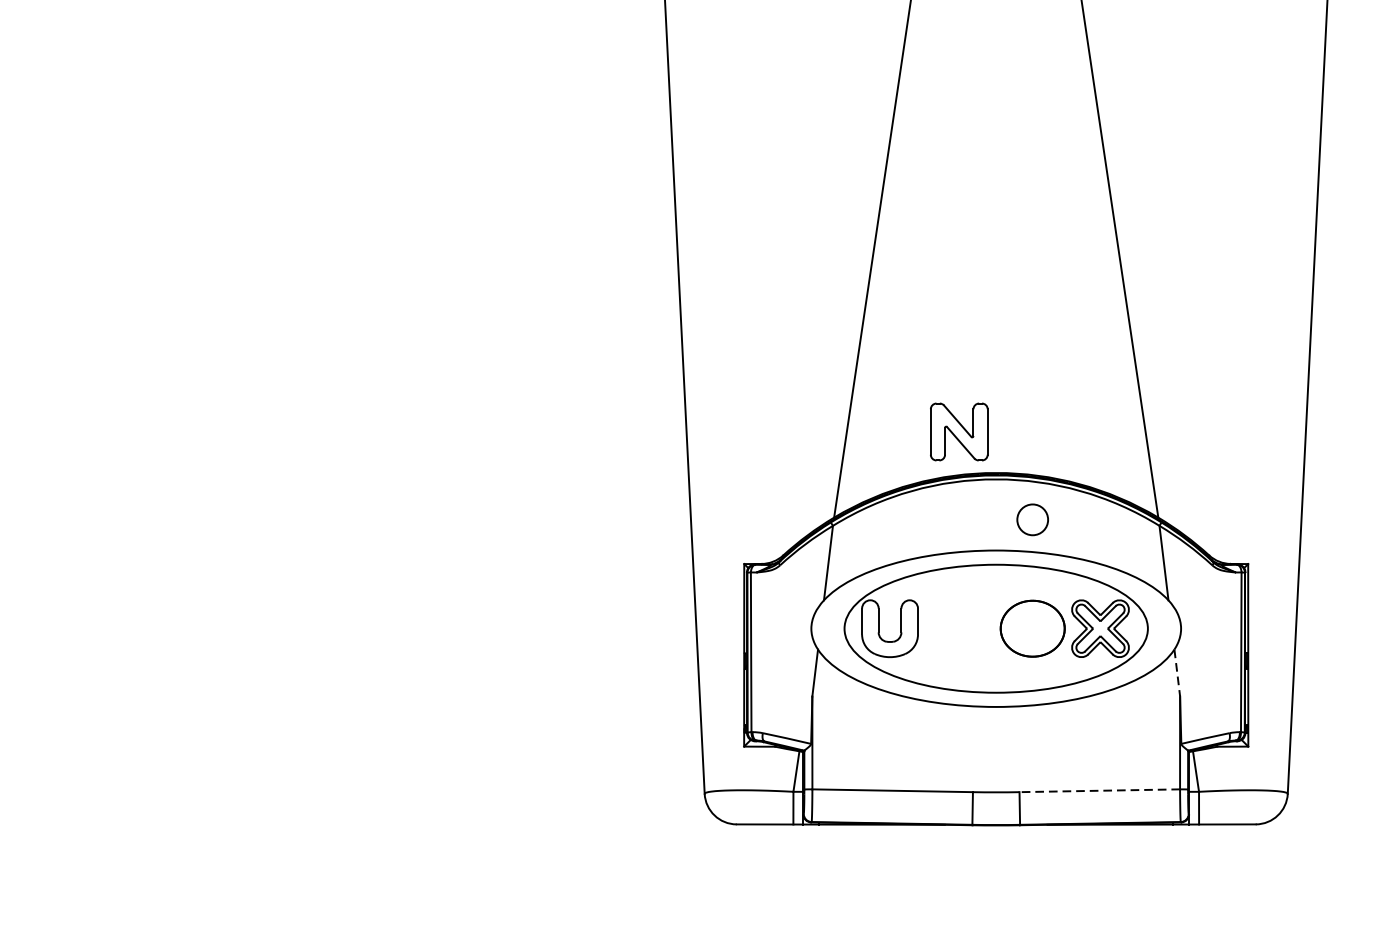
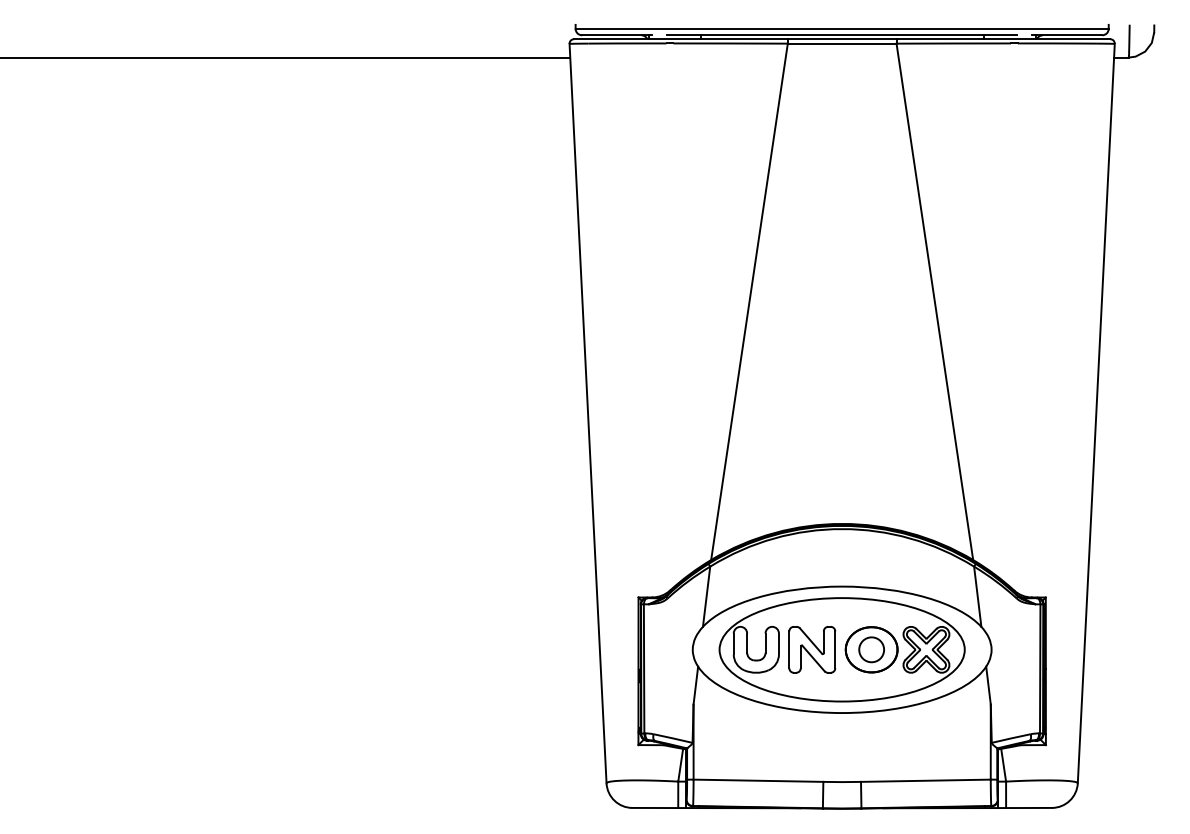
part: (959, 431) -> (812, 649), moved
circle: (1032, 519) -> (871, 649), moved
line: (1177, 674) -> (988, 686), dashed -> solid
line: (1099, 790) -> (925, 780), dashed -> solid

